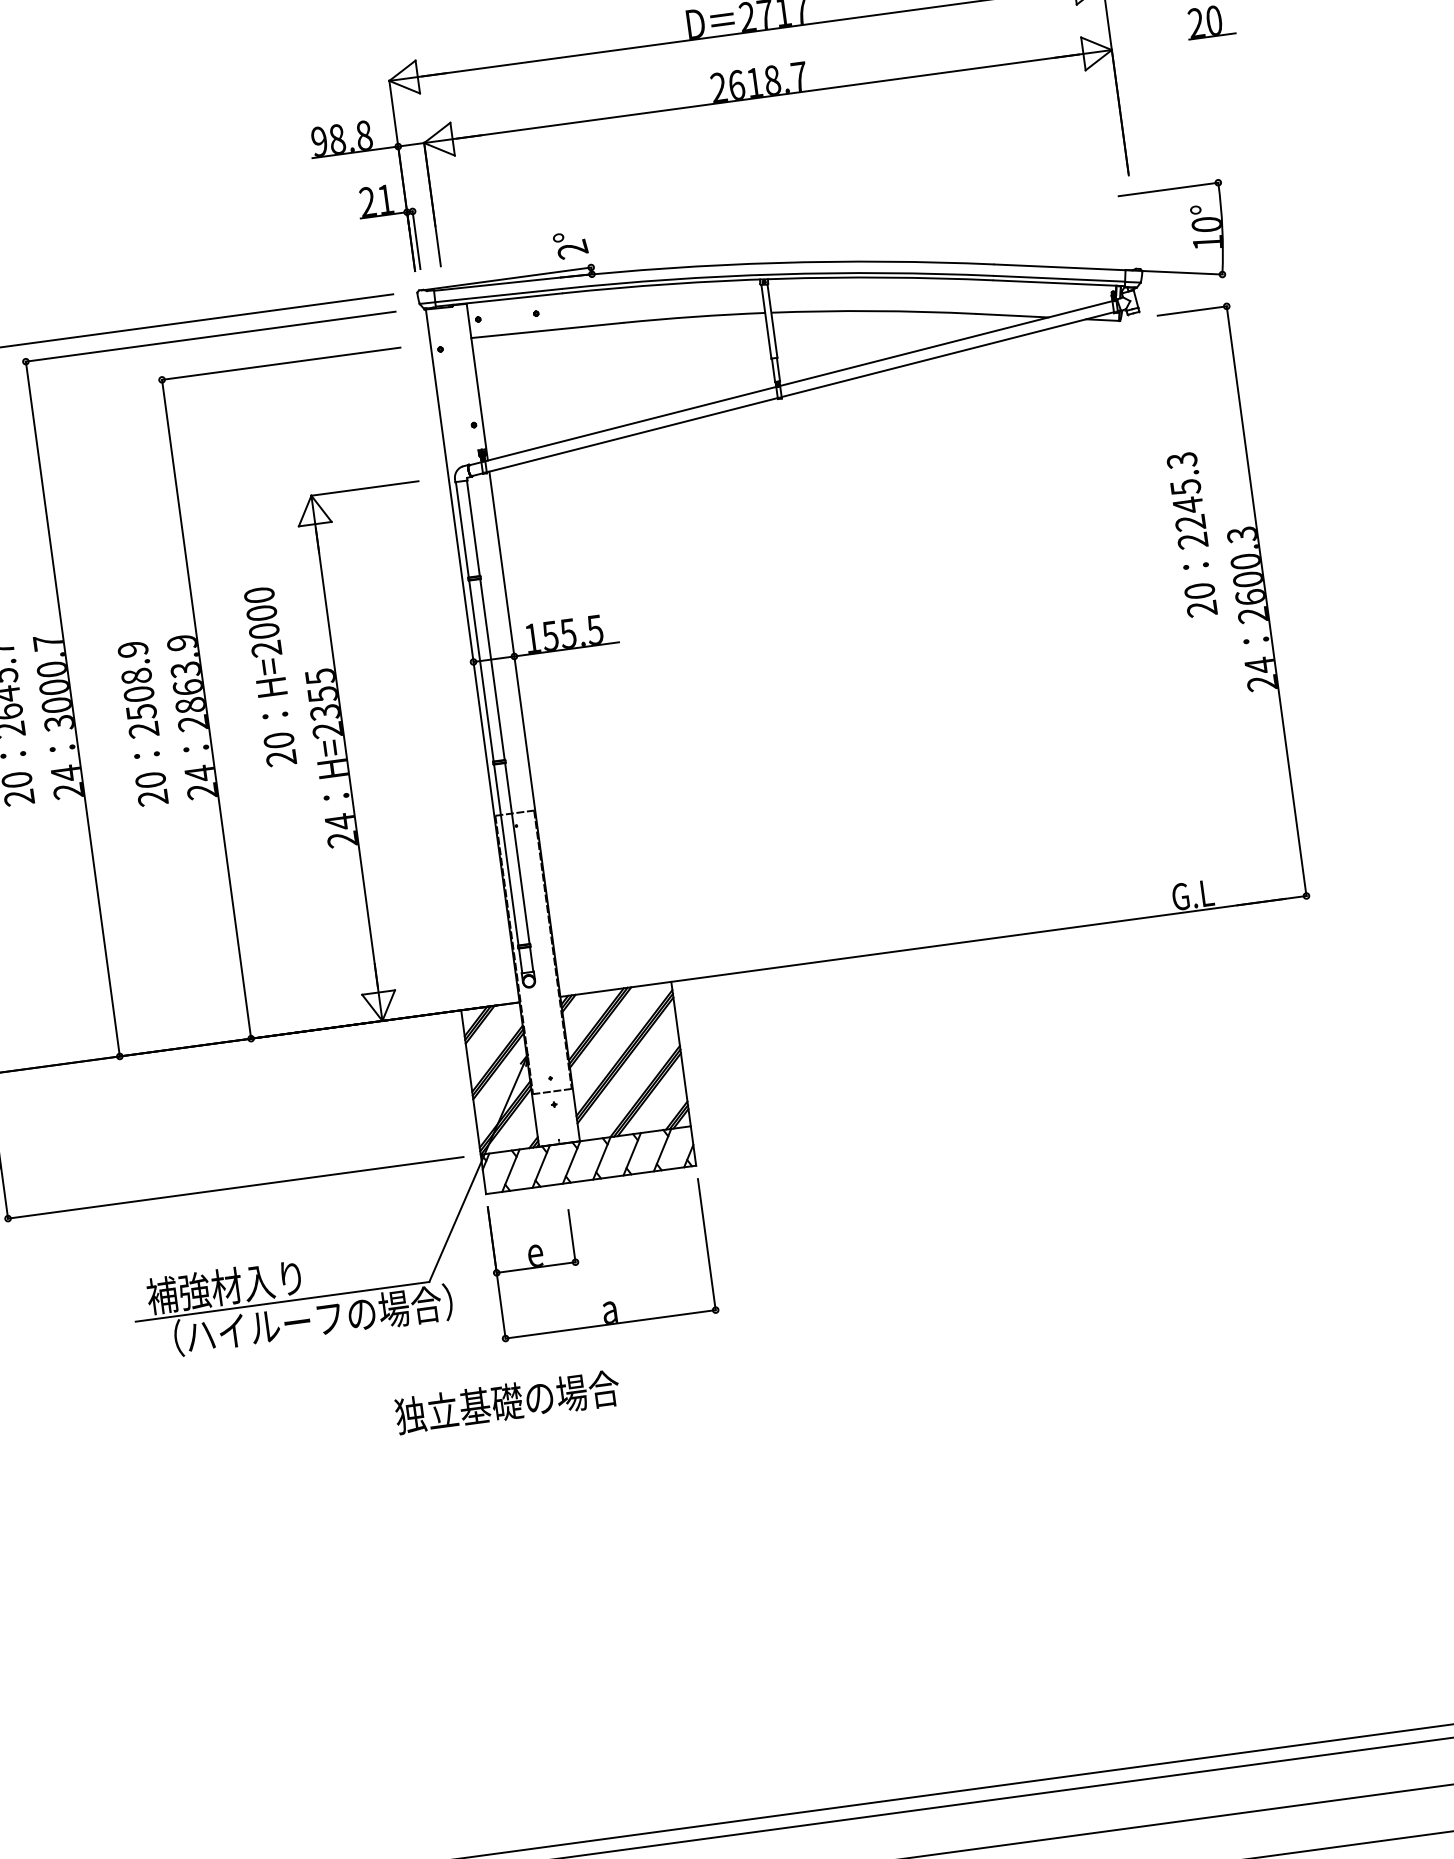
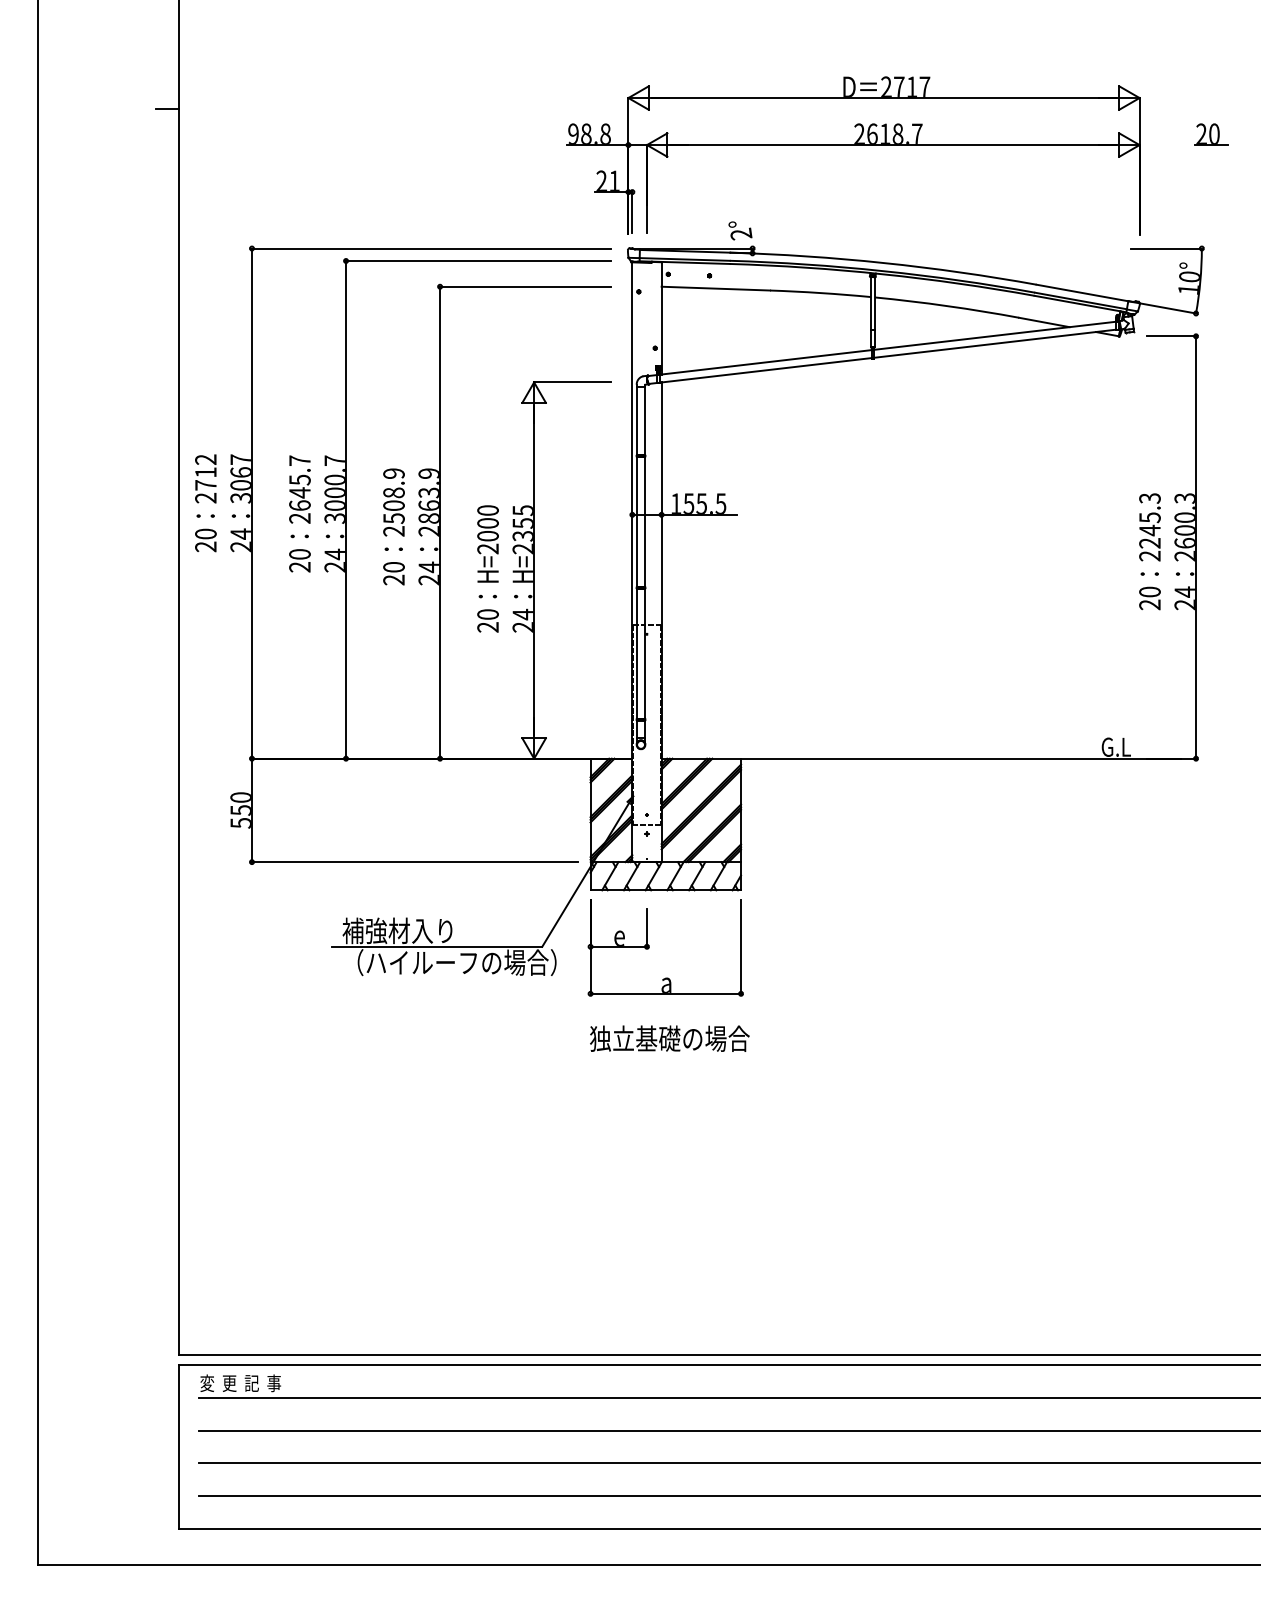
text: (1191, 534) -> (1149, 551), moved
text: (269, 676) -> (487, 568), moved
text: (506, 1401) -> (669, 1038), moved

